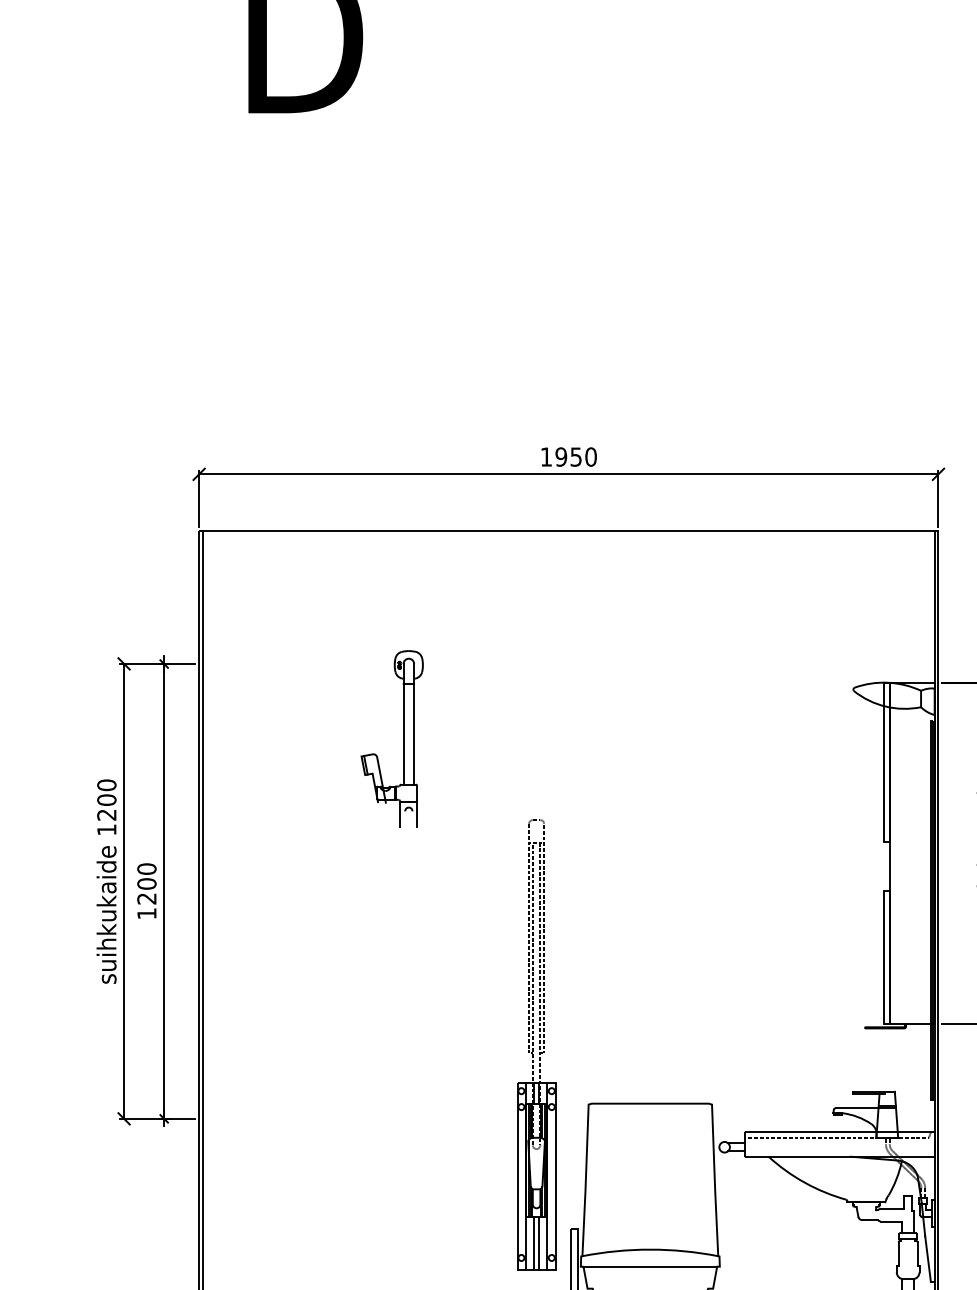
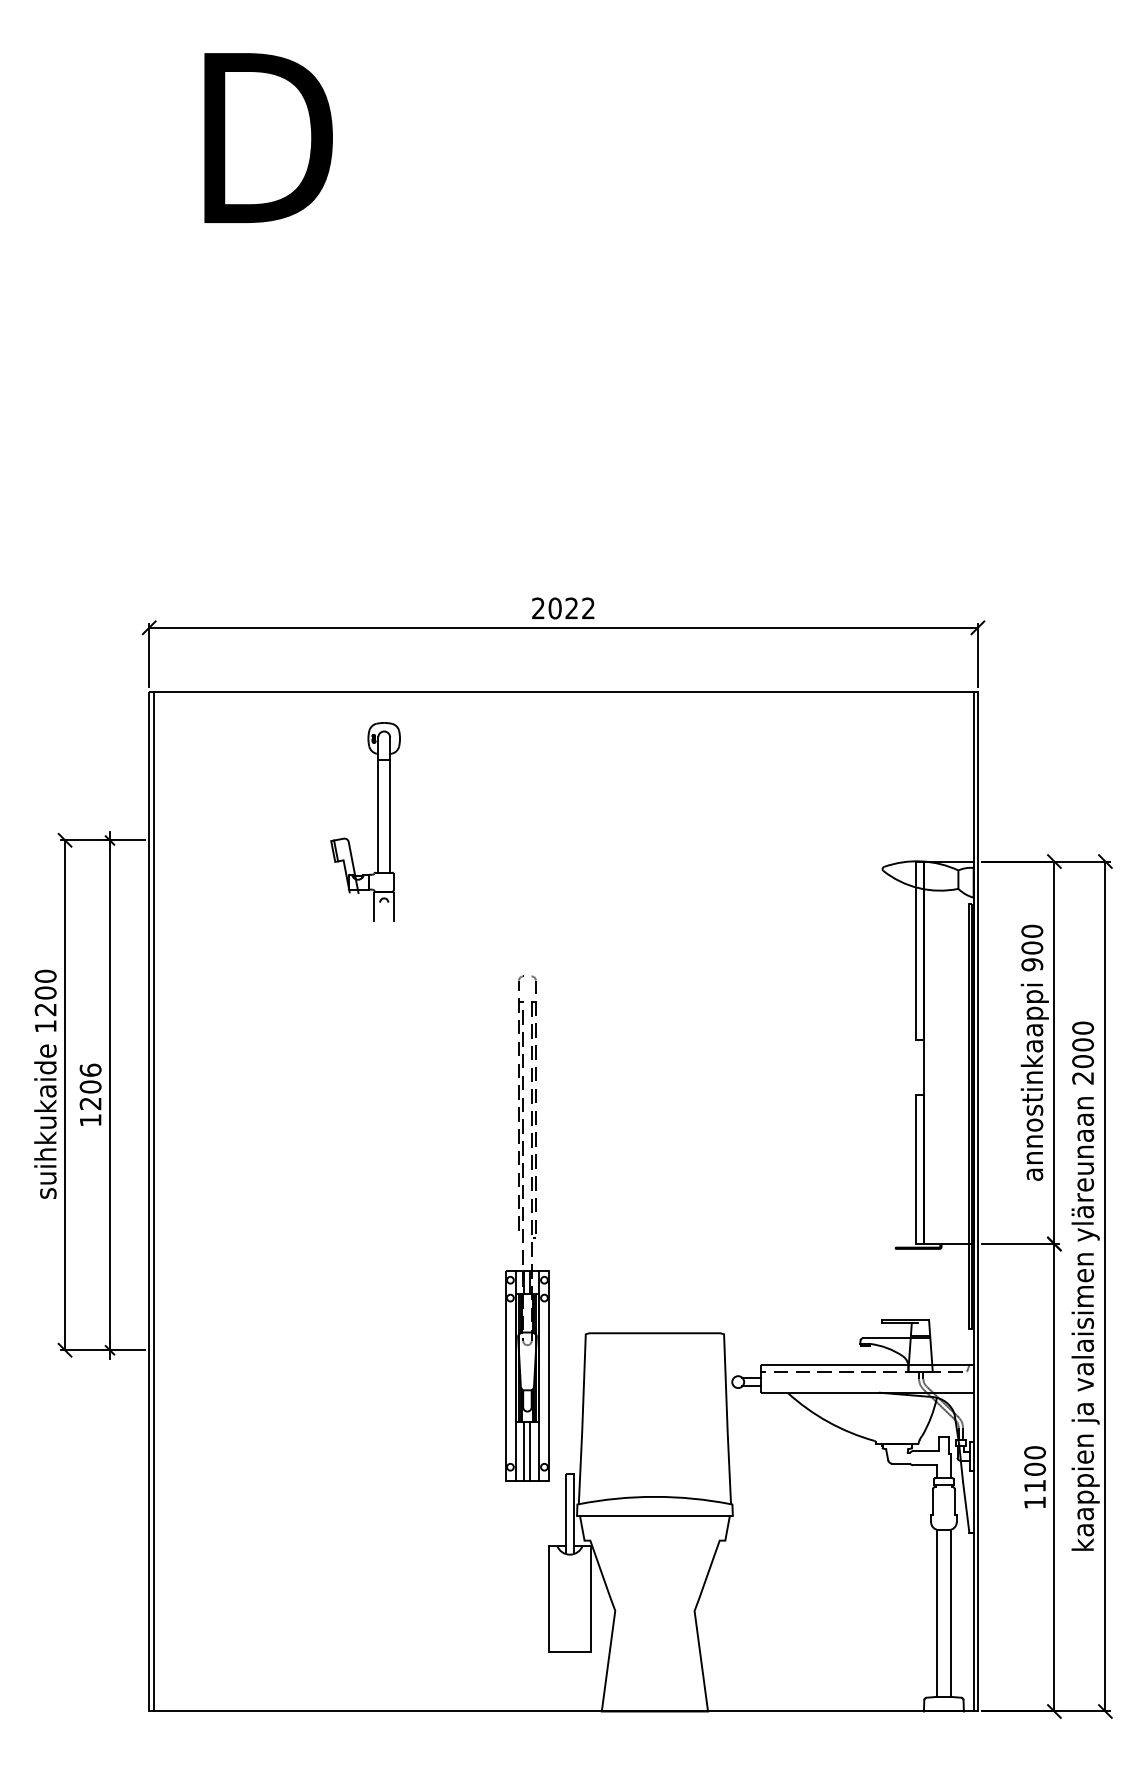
text: (568, 457) -> (563, 608), 1950 -> 2022
part: (402, 739) -> (377, 821), moved
text: (146, 868) -> (90, 1069), 1200 -> 1206
part: (536, 1044) -> (527, 1228), moved

